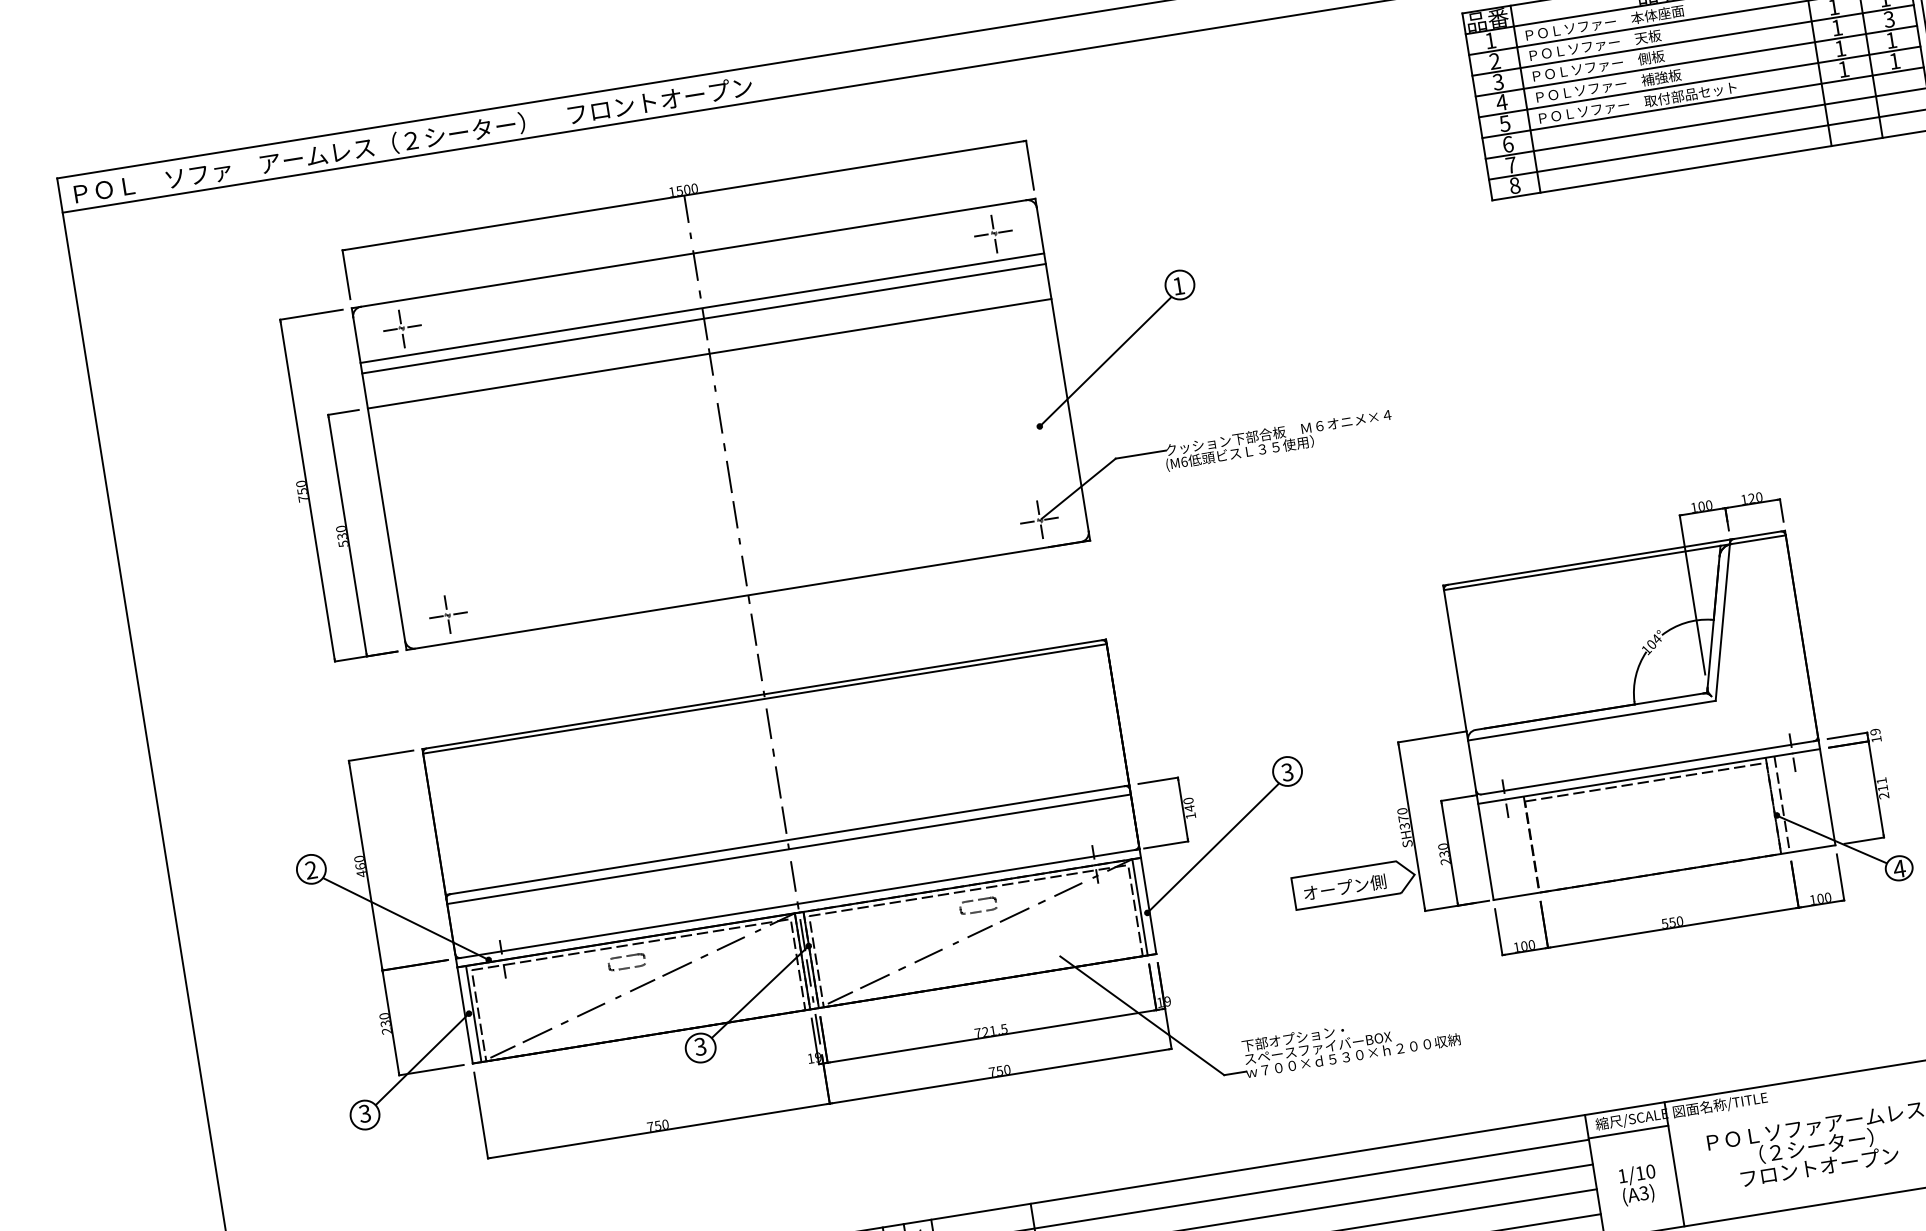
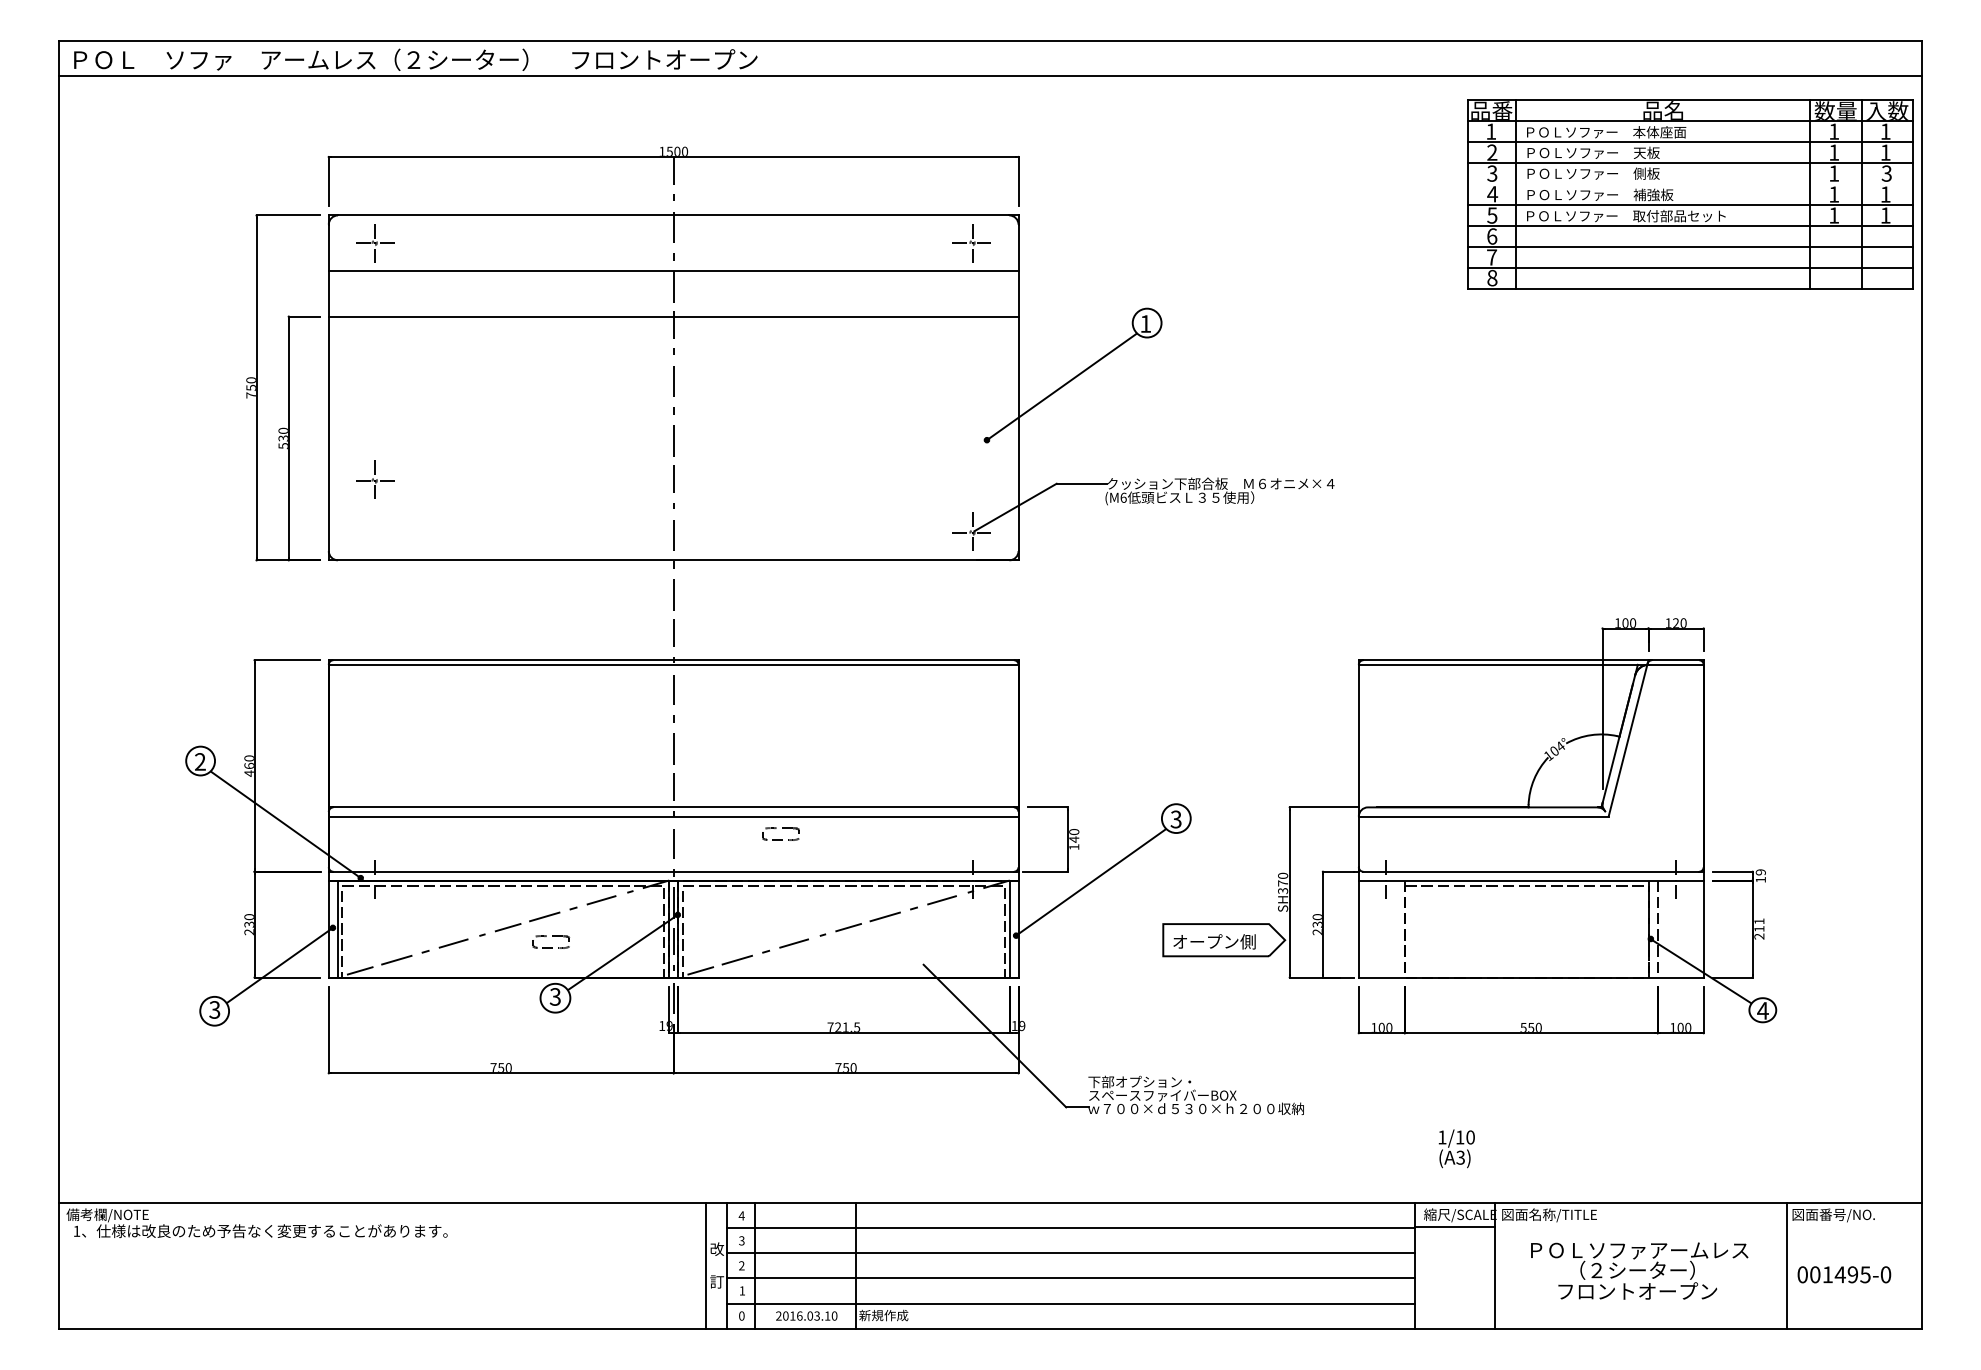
line: (1696, 61) -> (1690, 184), removed
line: (703, 319) -> (673, 281), removed
part: (448, 614) -> (375, 479), moved
part: (977, 905) -> (780, 833), moved
part: (626, 961) -> (551, 941), moved
text: (1638, 1184) -> (1456, 1148), moved

